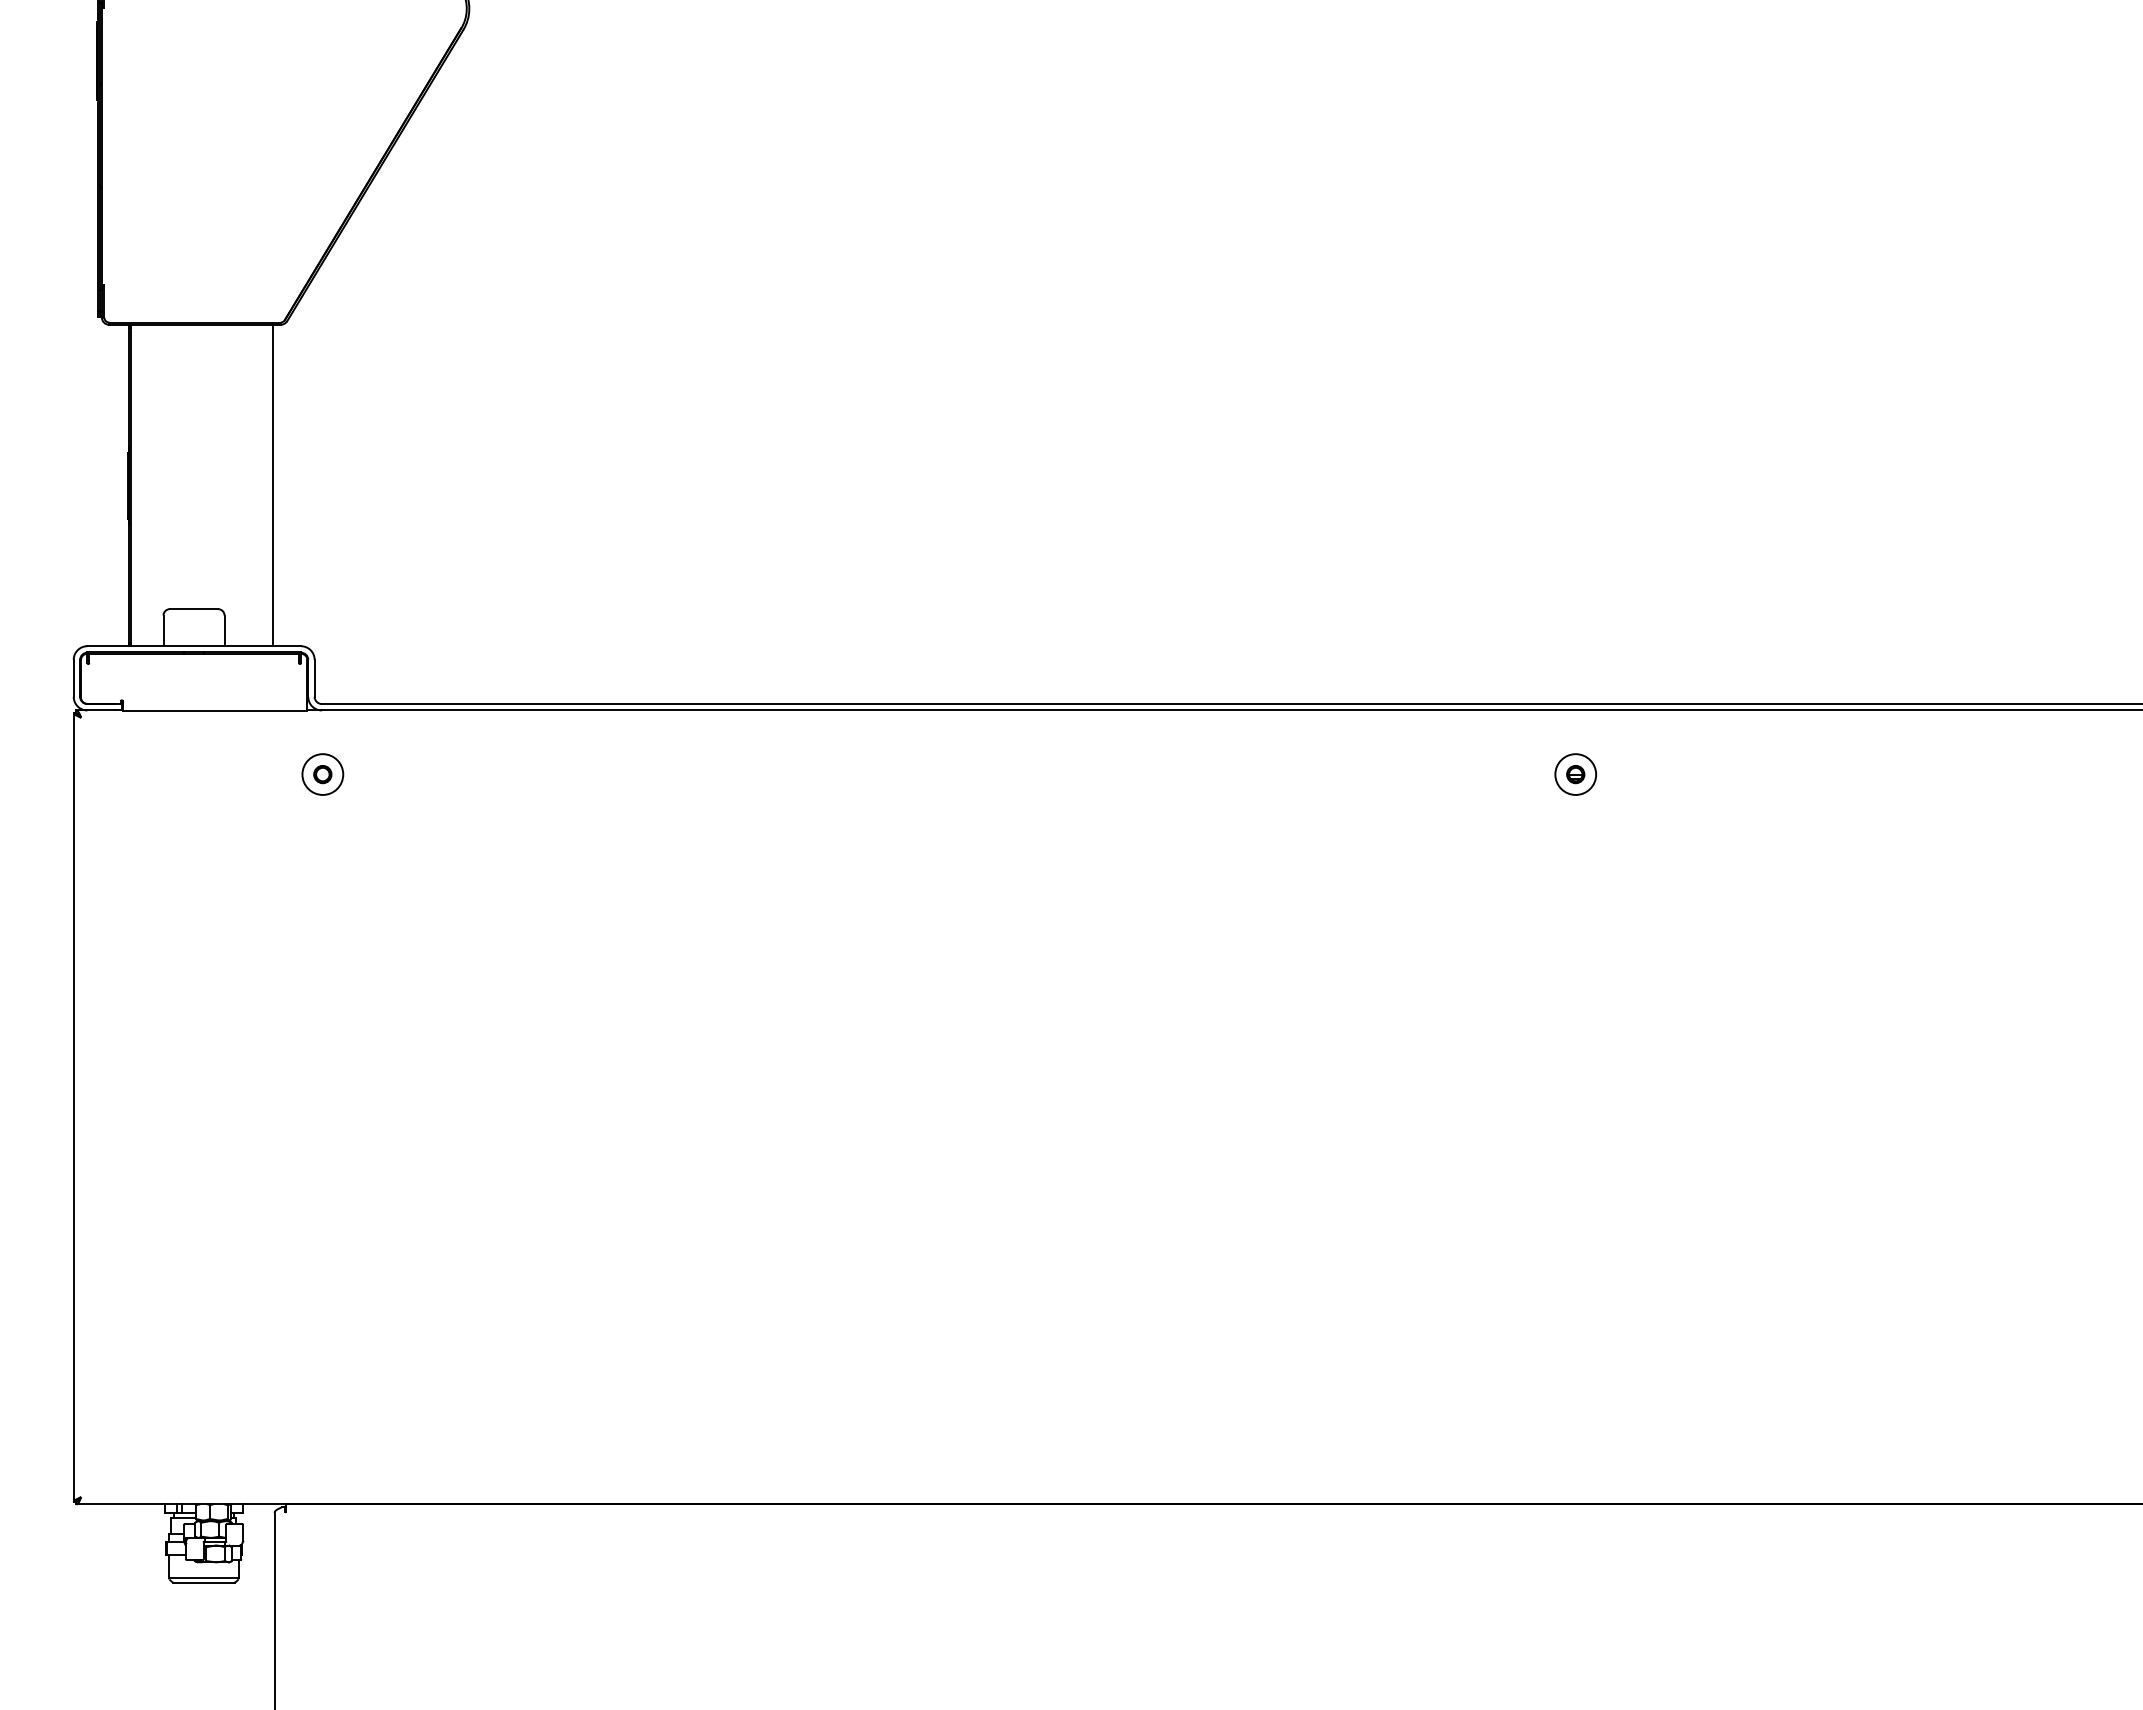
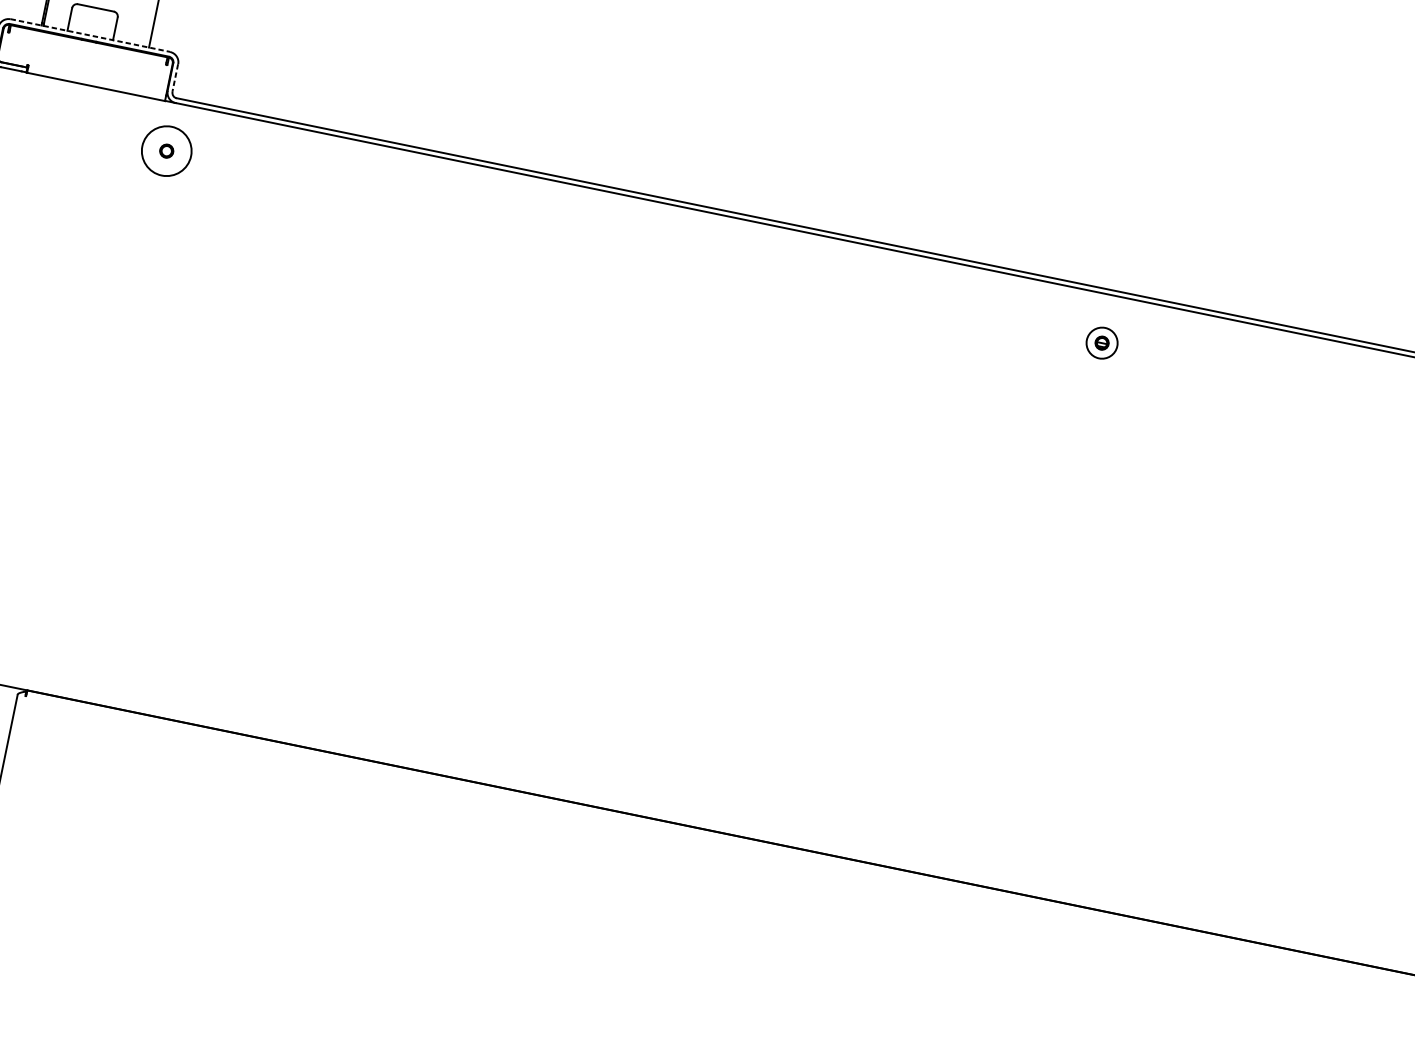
line: (194, 646) -> (90, 35), solid -> dashed
line: (314, 678) -> (175, 78), solid -> dashed
circle: (322, 774) -> (166, 151), size x1.6

